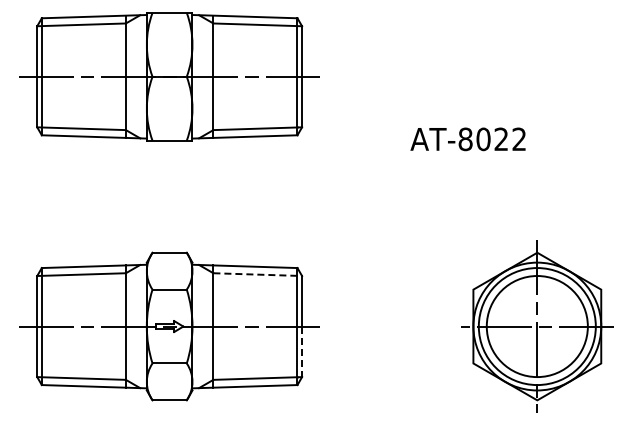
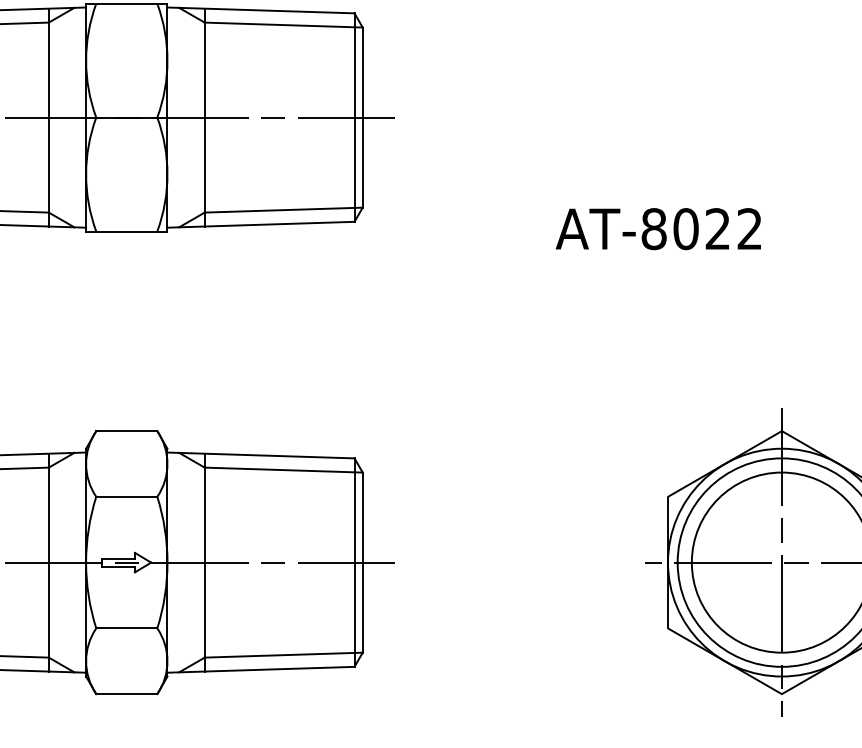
line: (258, 274) -> (285, 469), dashed -> solid
line: (302, 352) -> (363, 608), dashed -> solid

